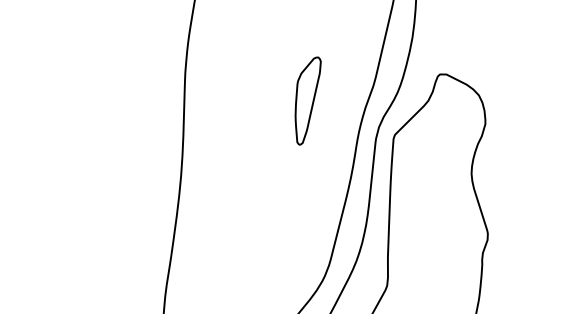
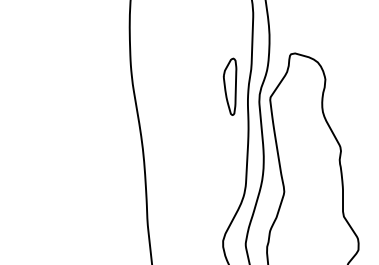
part: (303, 99) -> (229, 86), moved

